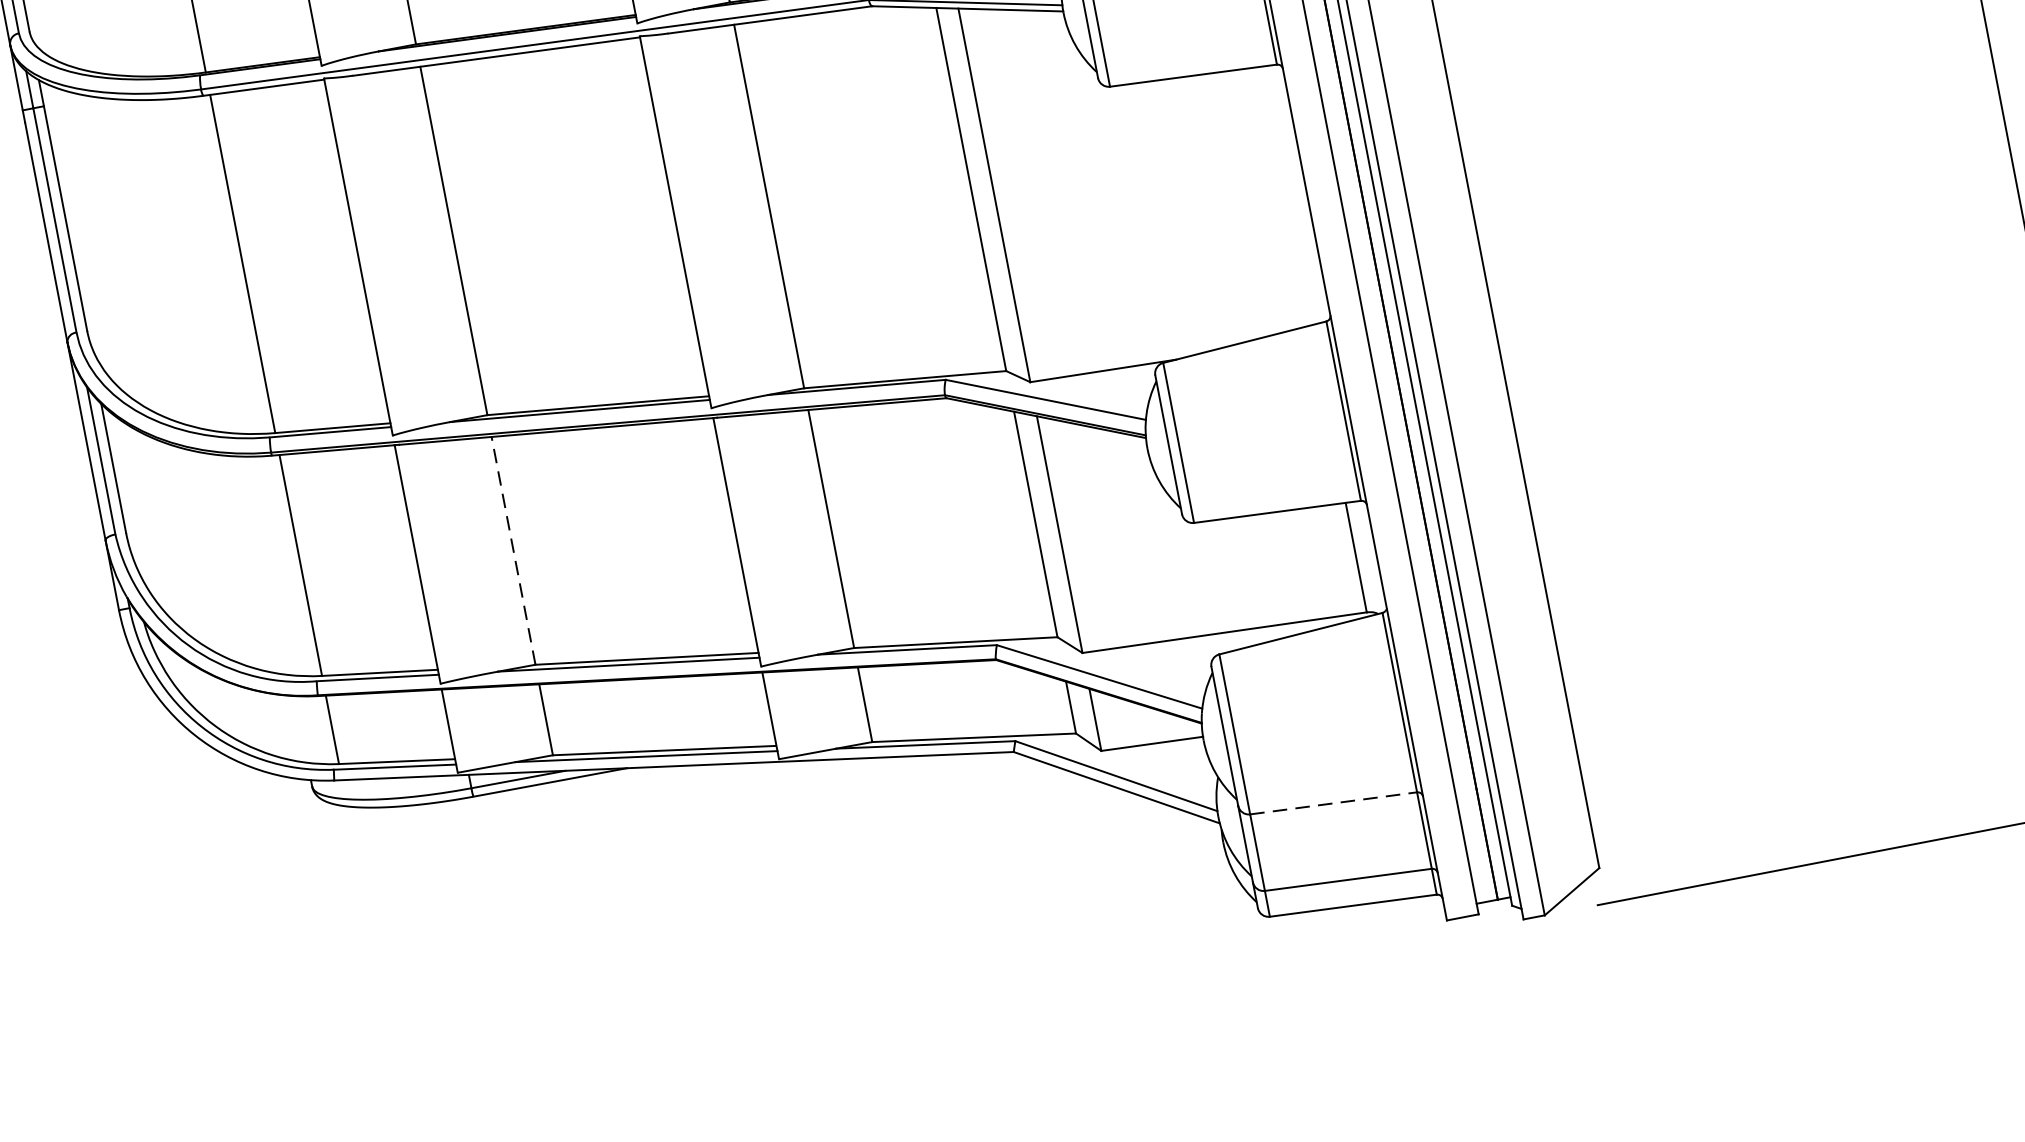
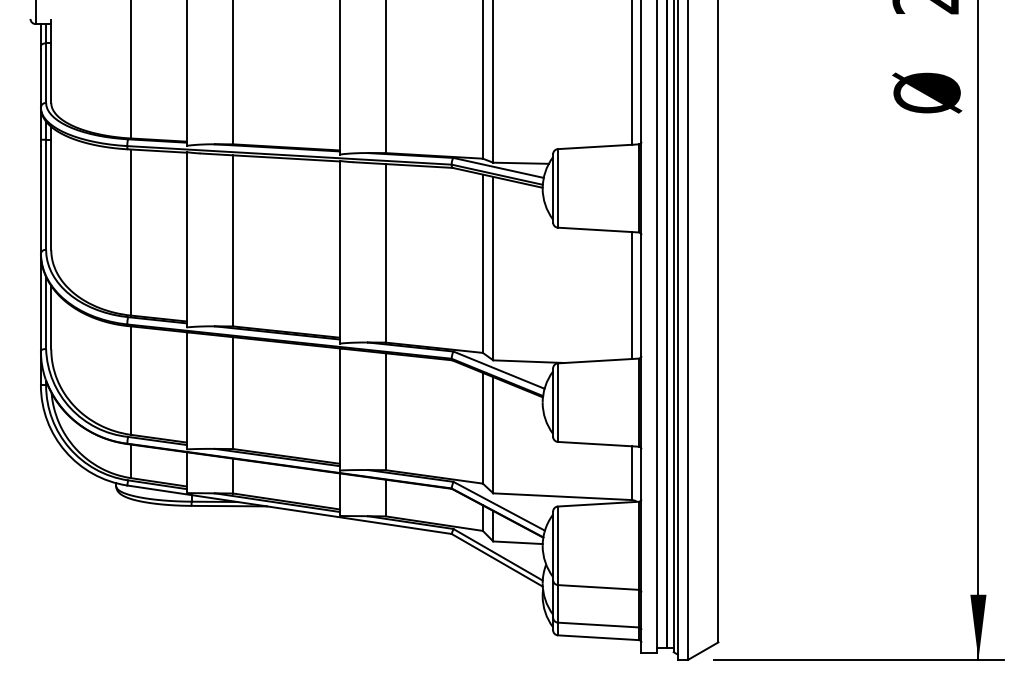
line: (1286, 195) -> (631, 295), added
line: (514, 551) -> (233, 393), dashed -> solid
line: (1333, 803) -> (598, 587), dashed -> solid

